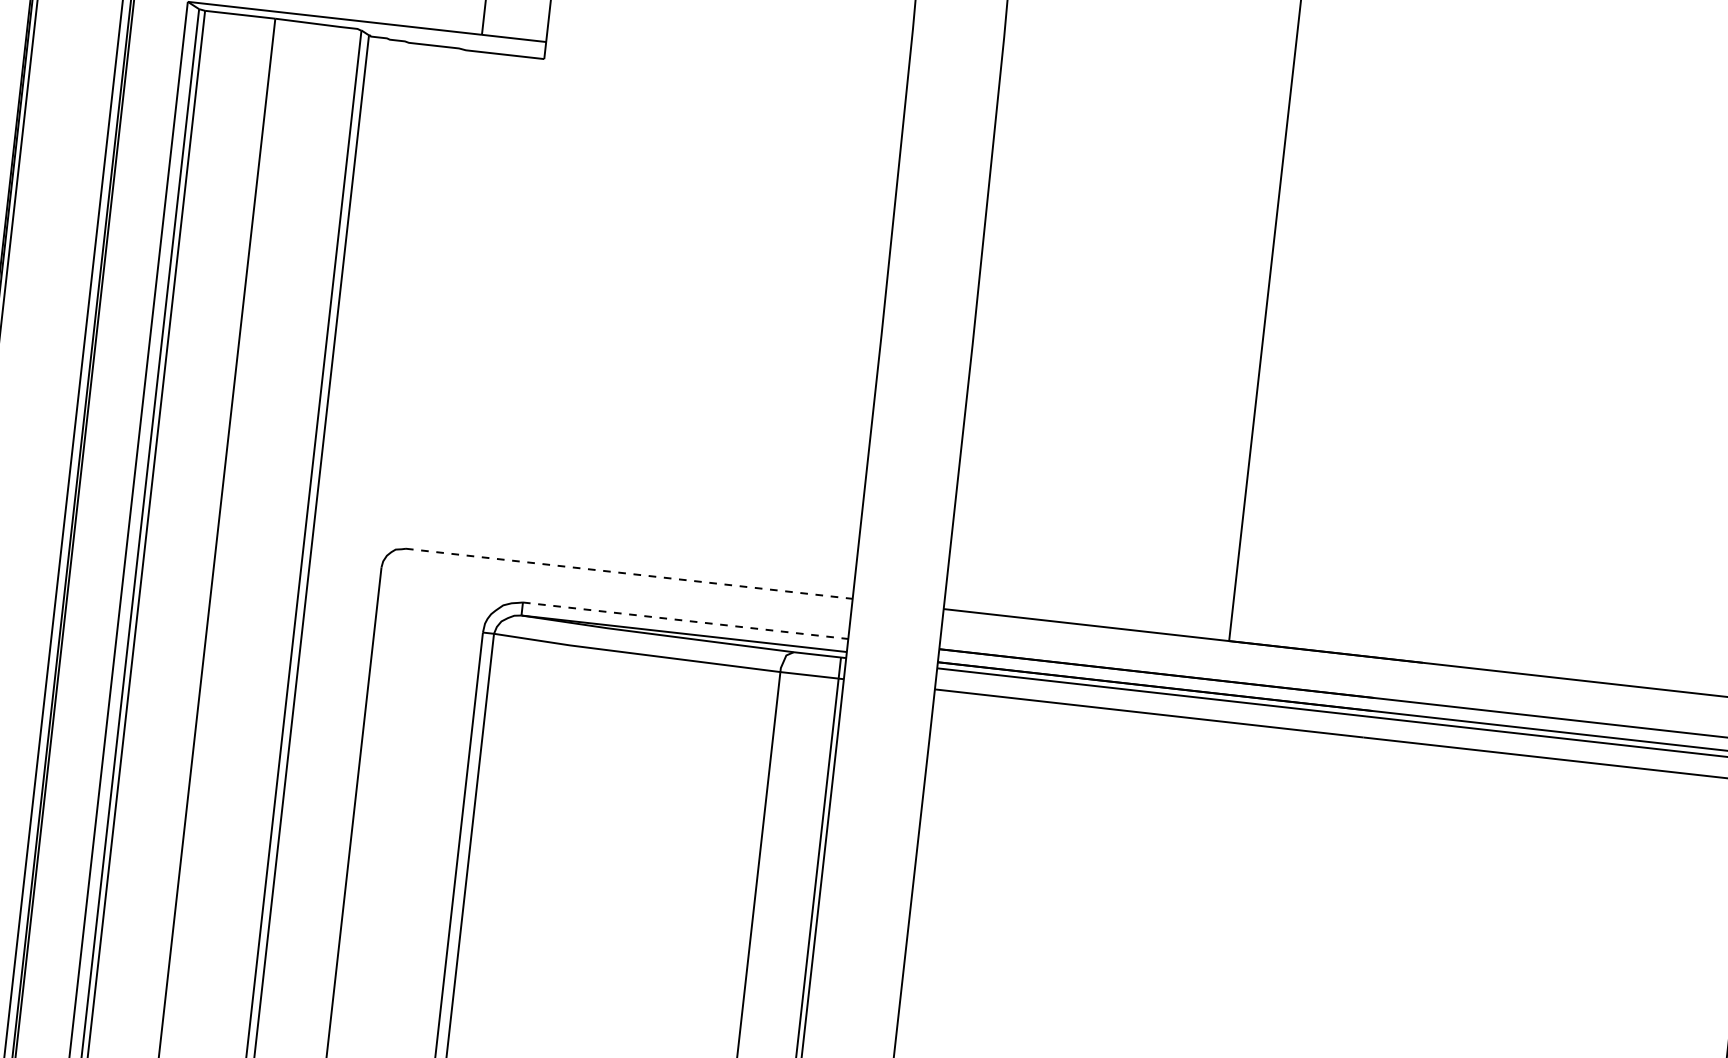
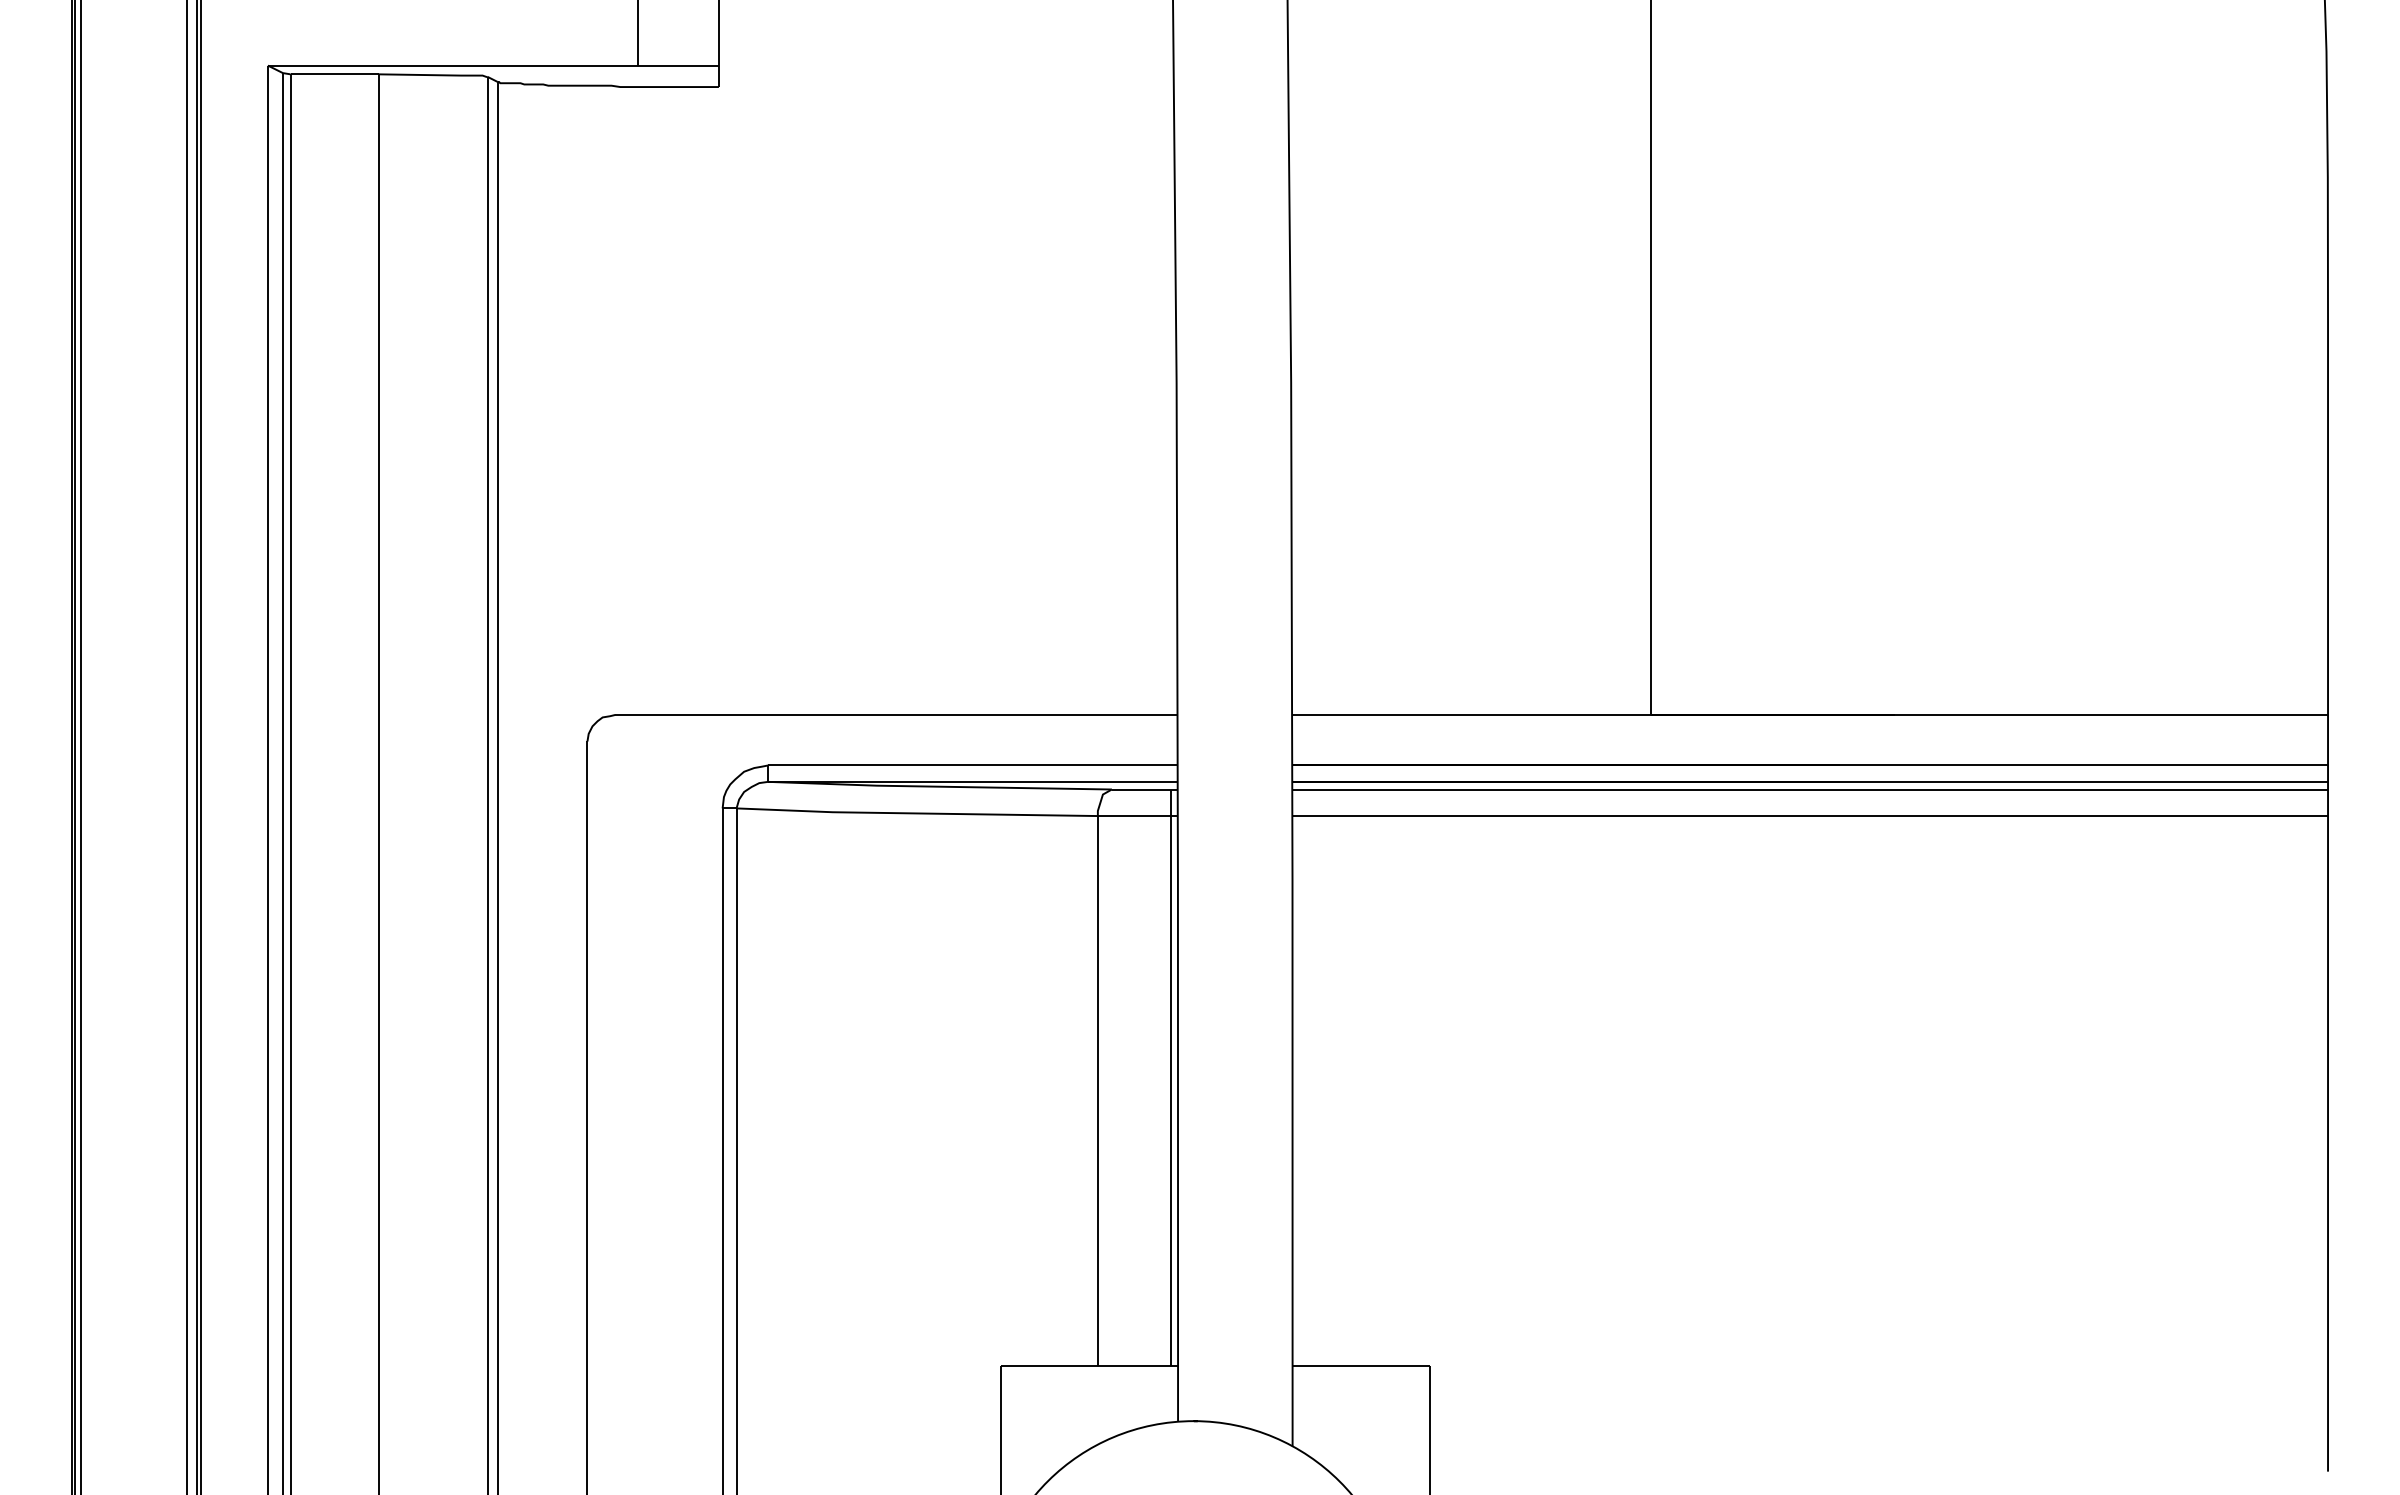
line: (629, 573) -> (896, 714), dashed -> solid
line: (685, 620) -> (972, 765), dashed -> solid

